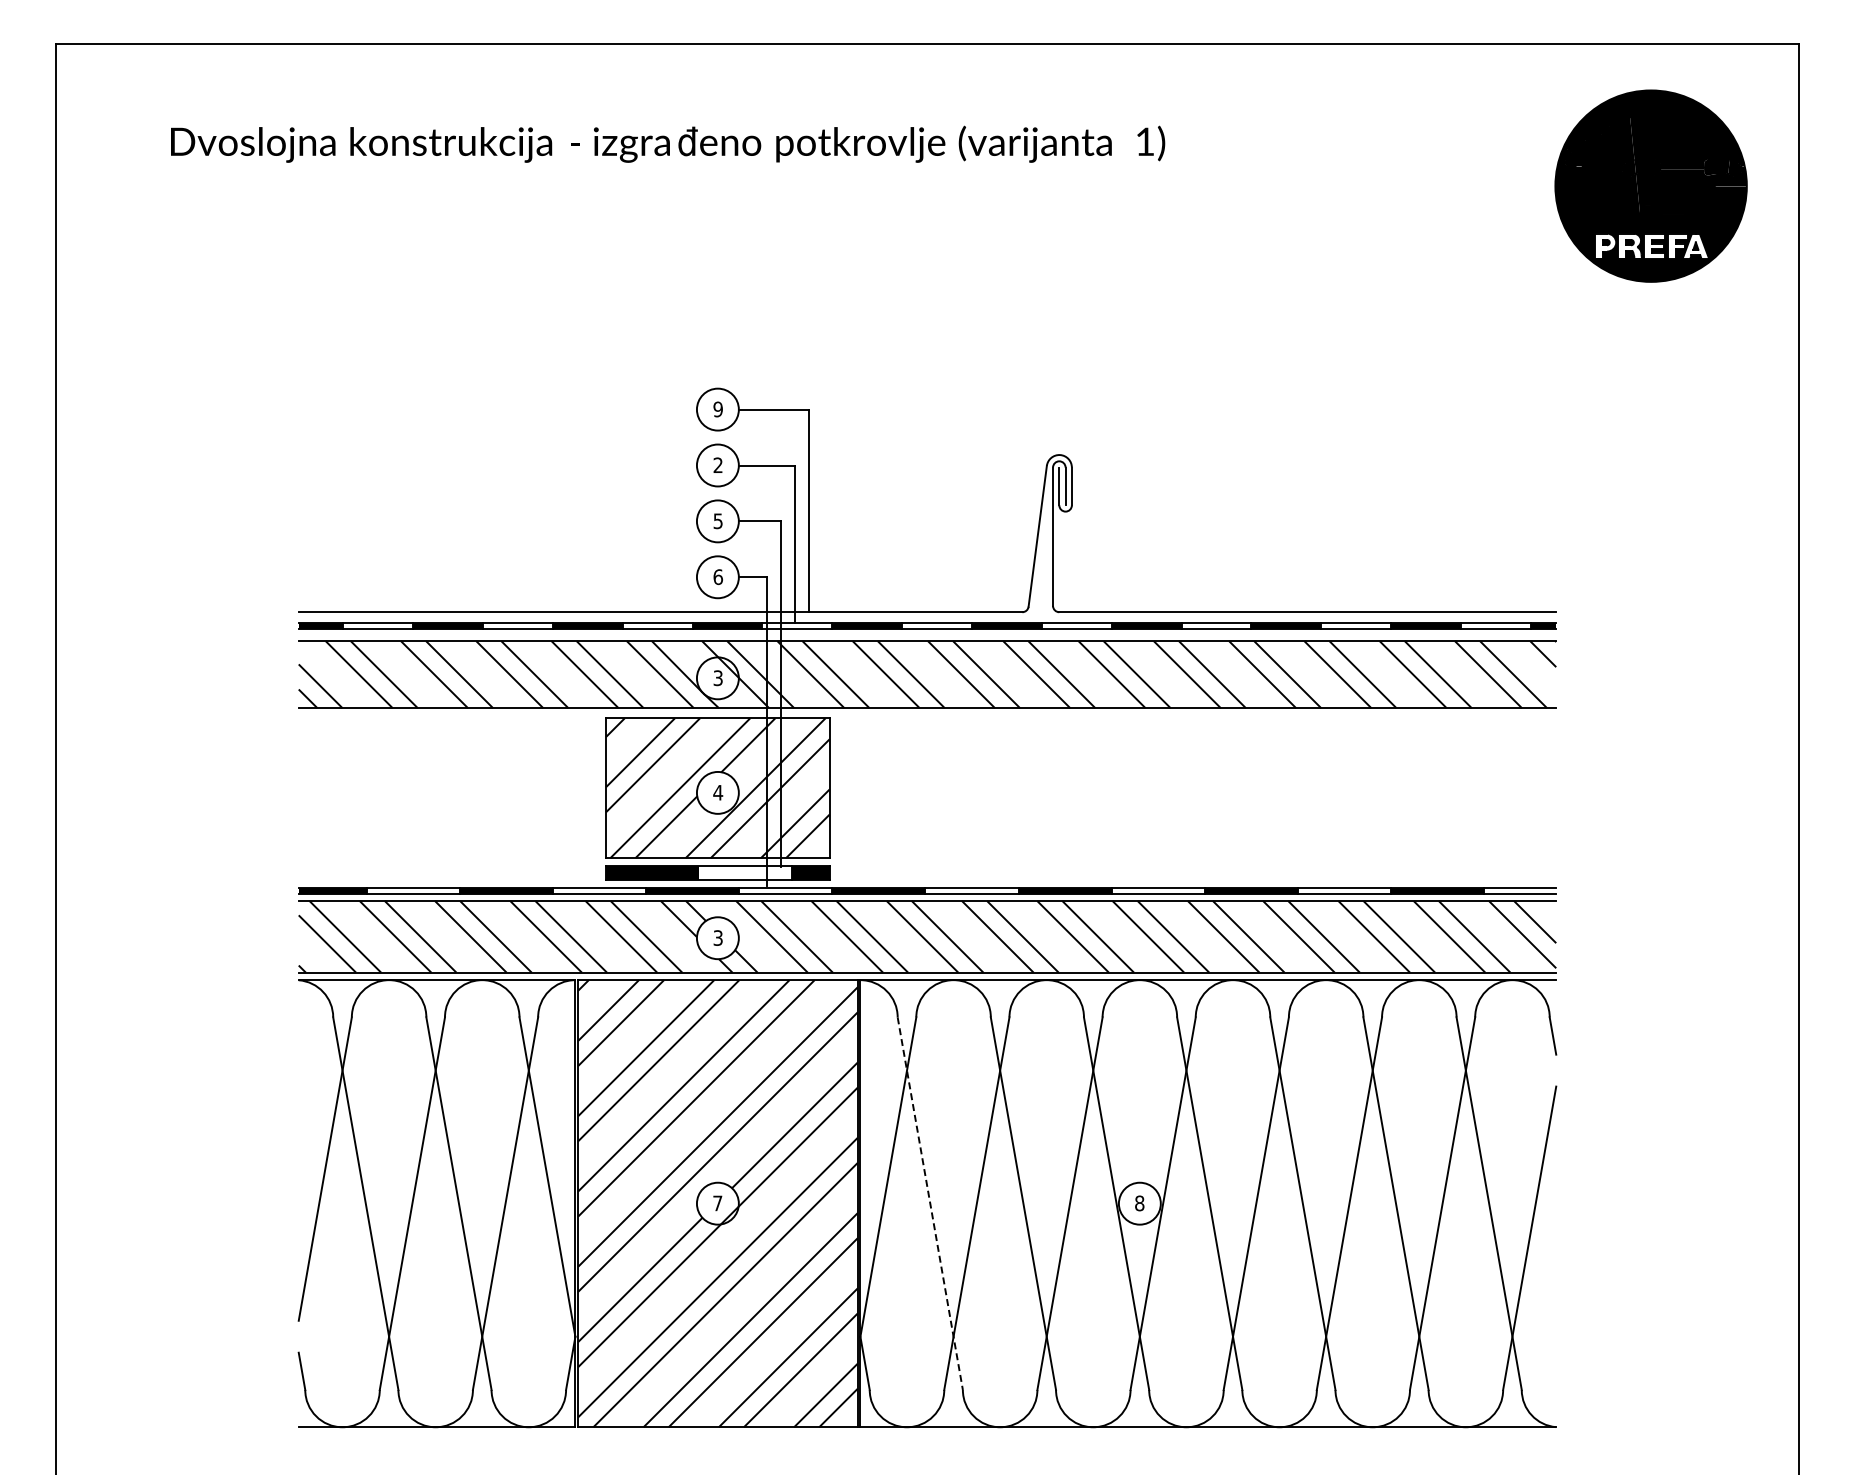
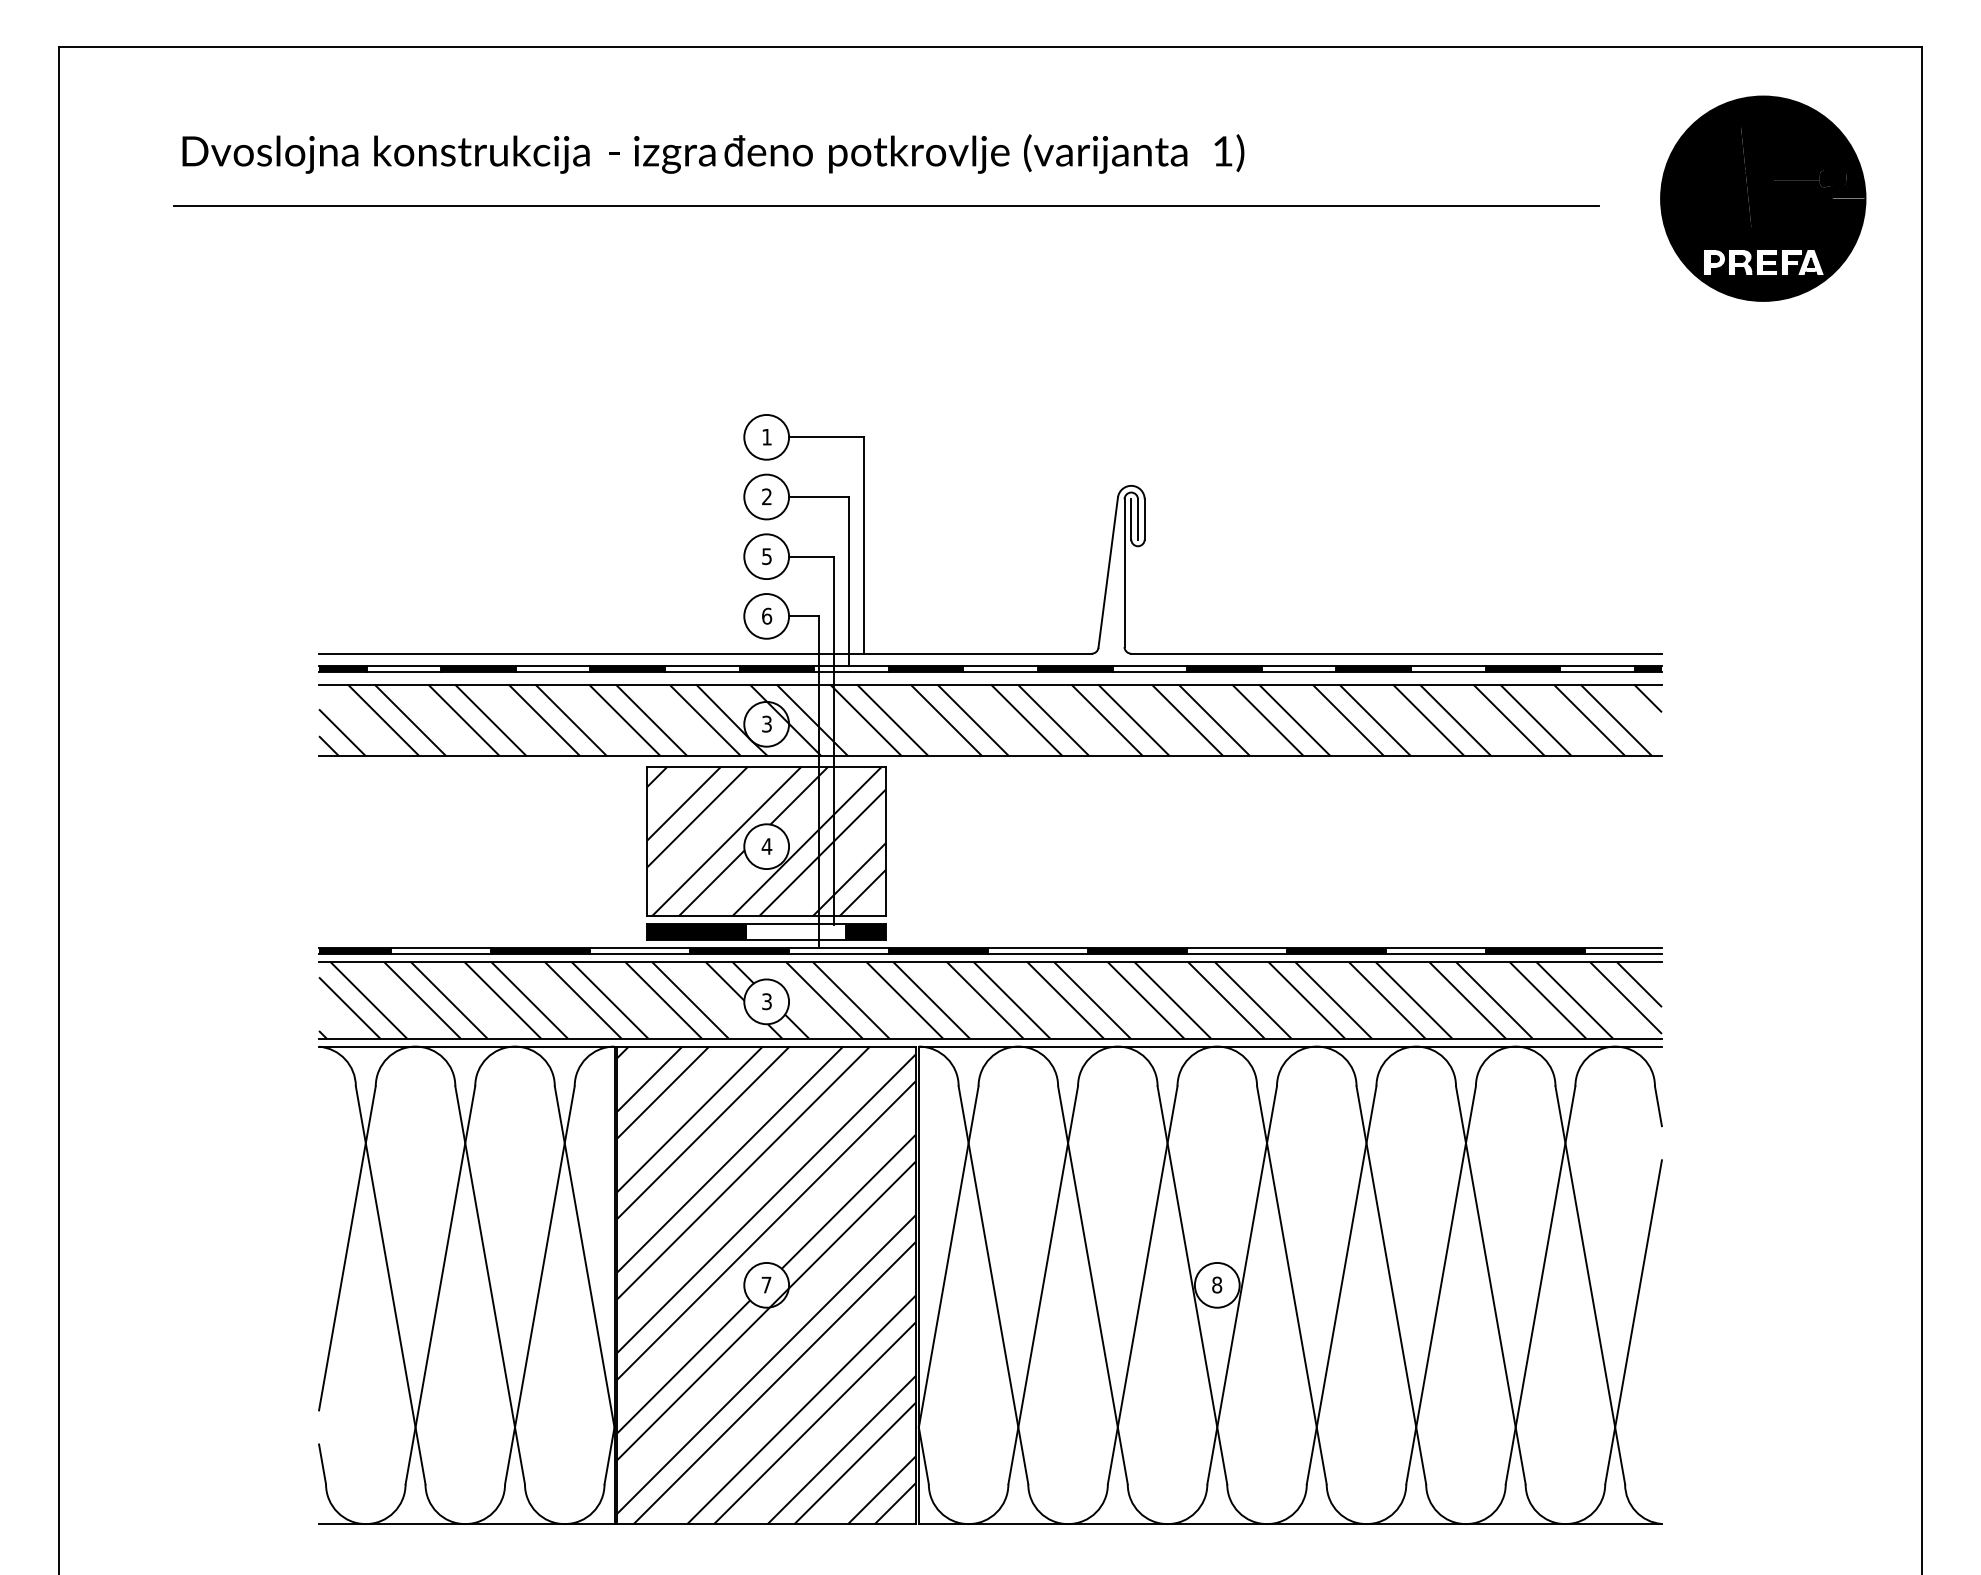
line: (829, 193) -> (885, 206), added
text: (717, 409) -> (766, 437), 9 -> 1
line: (930, 1204) -> (993, 1286), dashed -> solid

